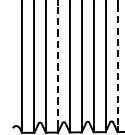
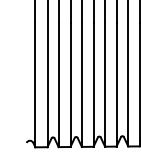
line: (58, 65) -> (70, 81), dashed -> solid
line: (117, 66) -> (128, 82), dashed -> solid

